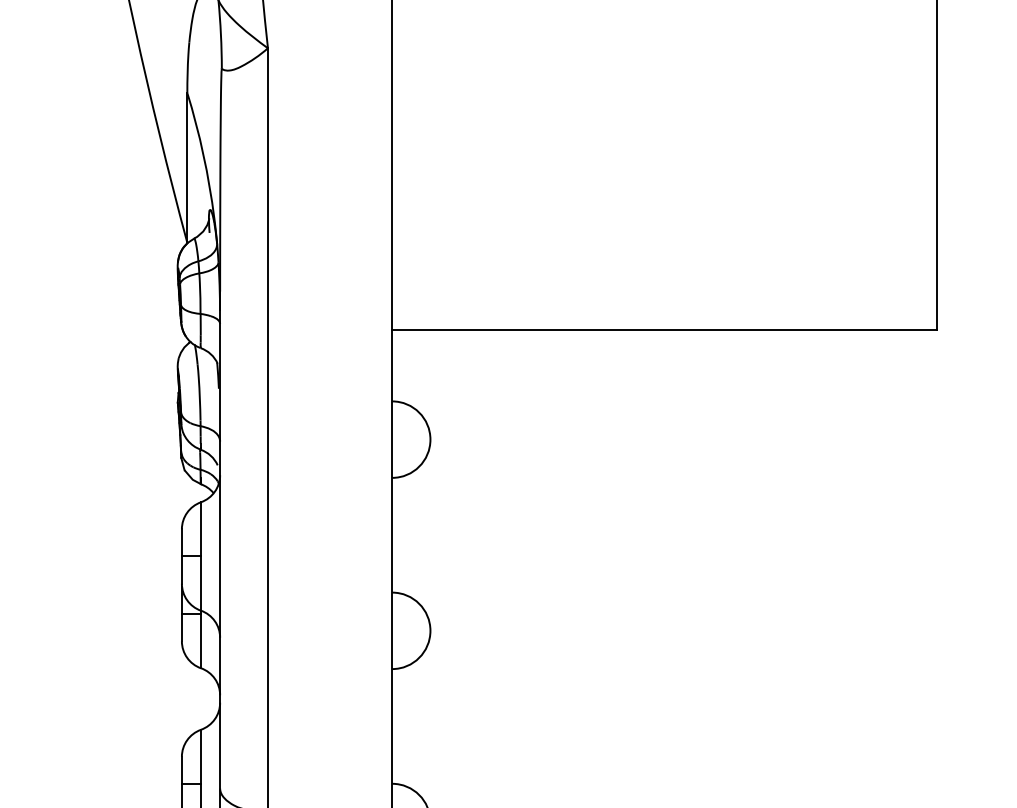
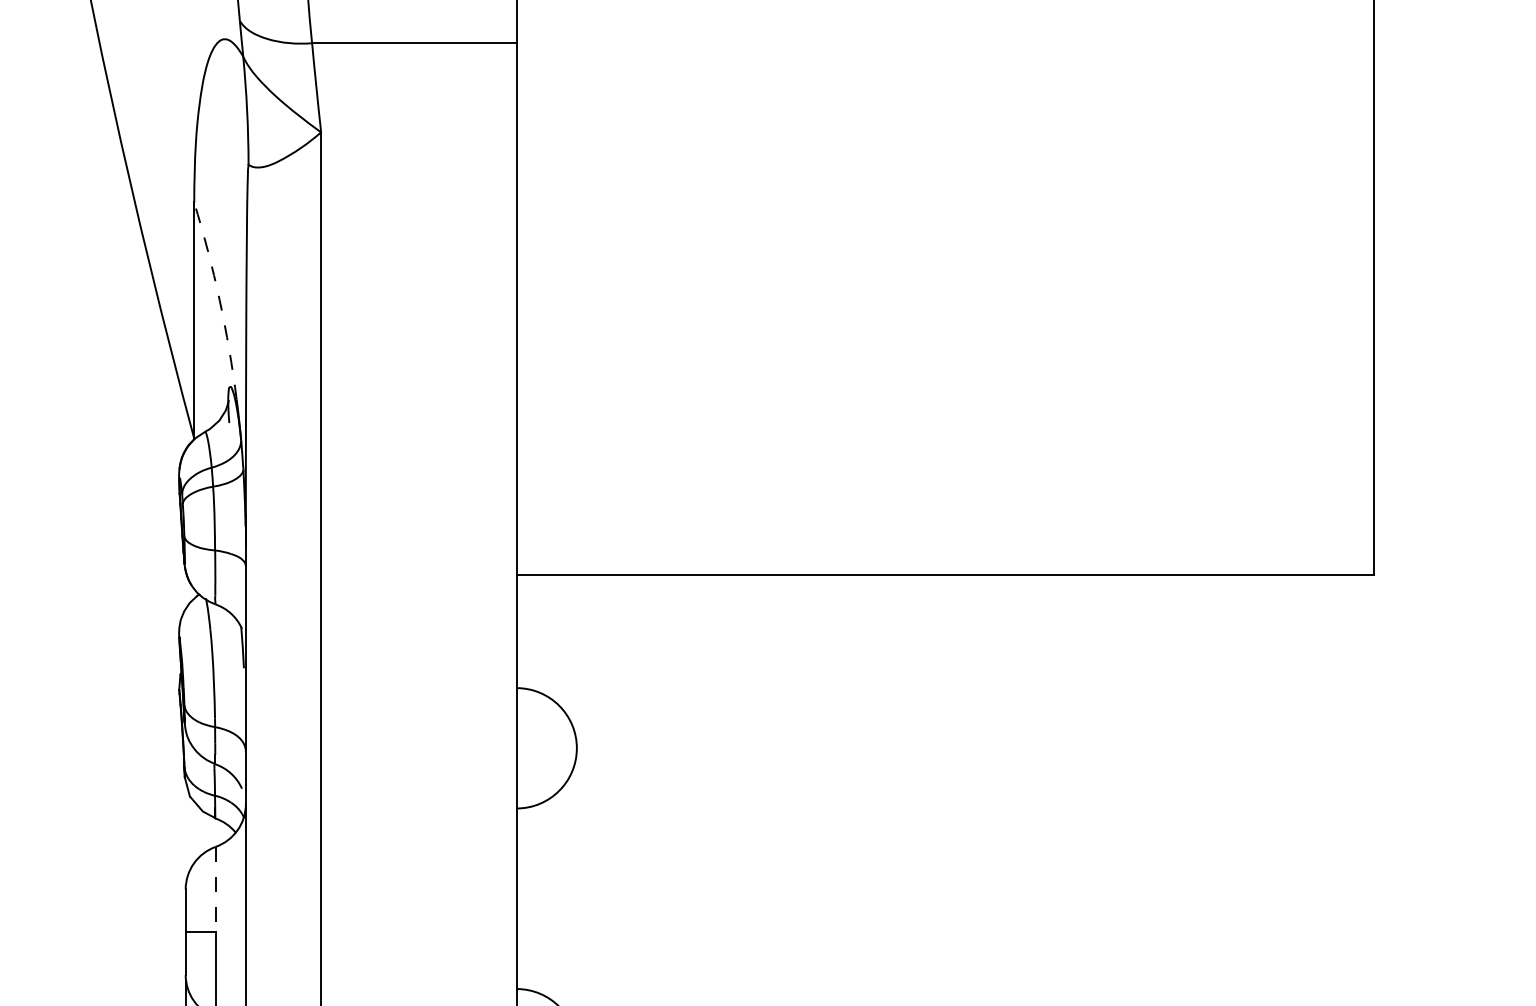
arc: (203, 154) -> (219, 299), solid -> dashed
line: (201, 529) -> (216, 889), solid -> dashed

